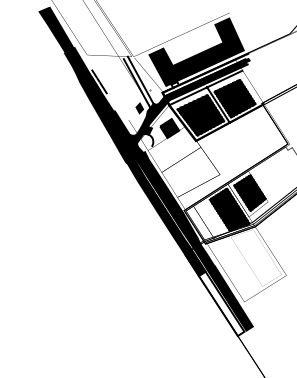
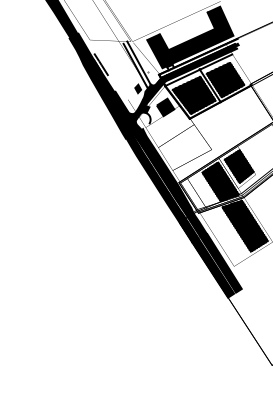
hatch: (255, 258) -> (244, 226), added
fill: (221, 303) -> (213, 267), added

